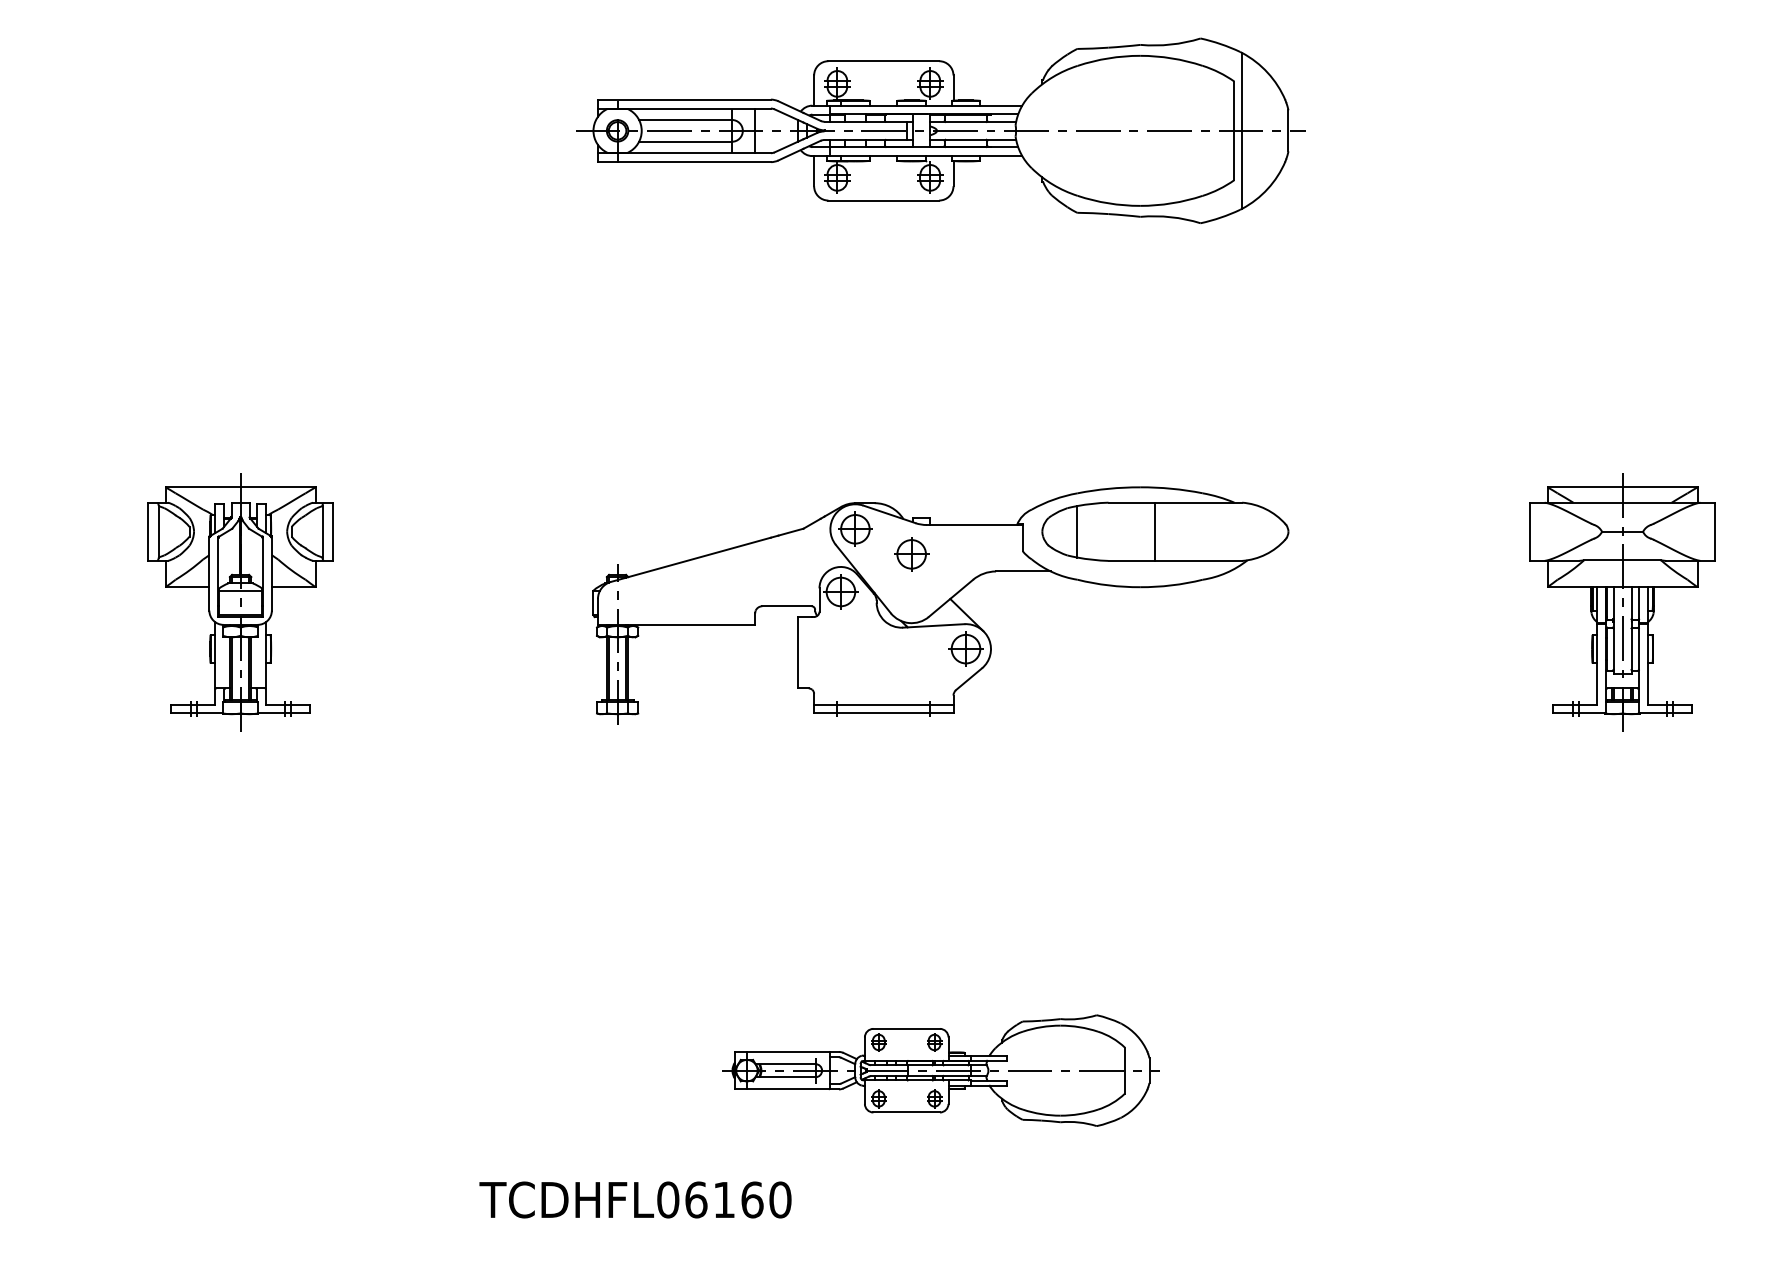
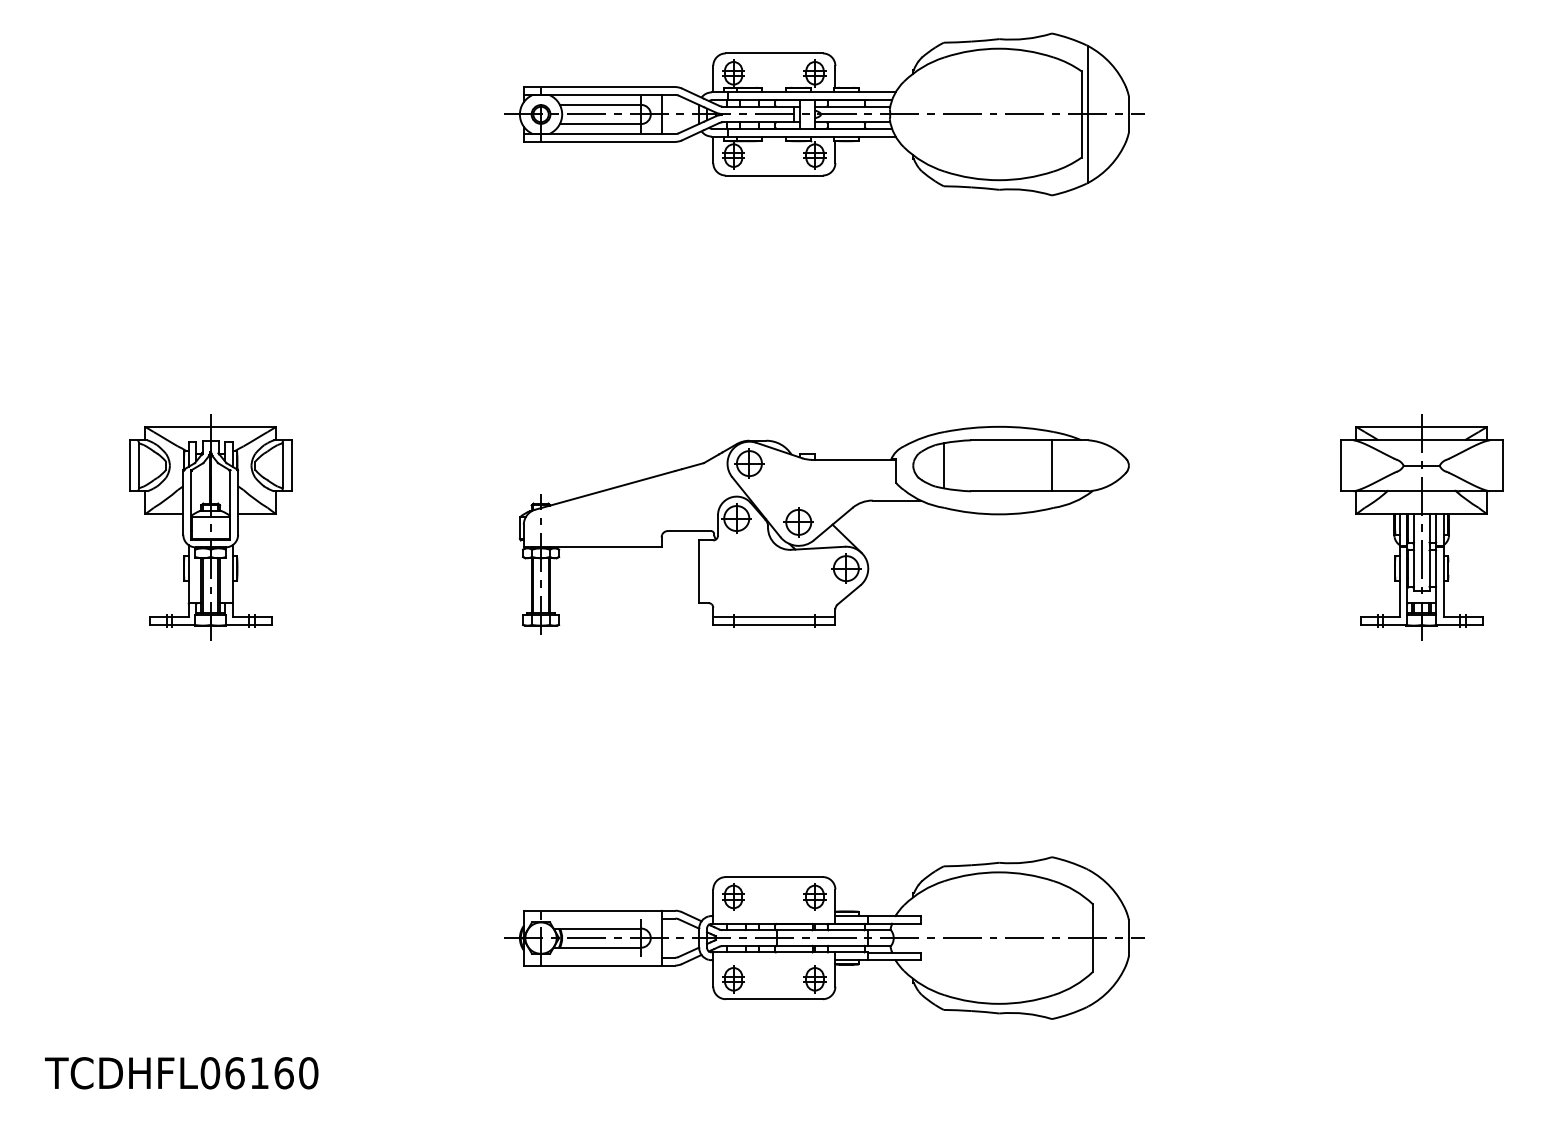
line: (1154, 531) -> (1051, 465), moved
part: (911, 554) -> (798, 522), moved
part: (940, 1070) -> (824, 937), size x1.67
text: (635, 1199) -> (181, 1072), moved

